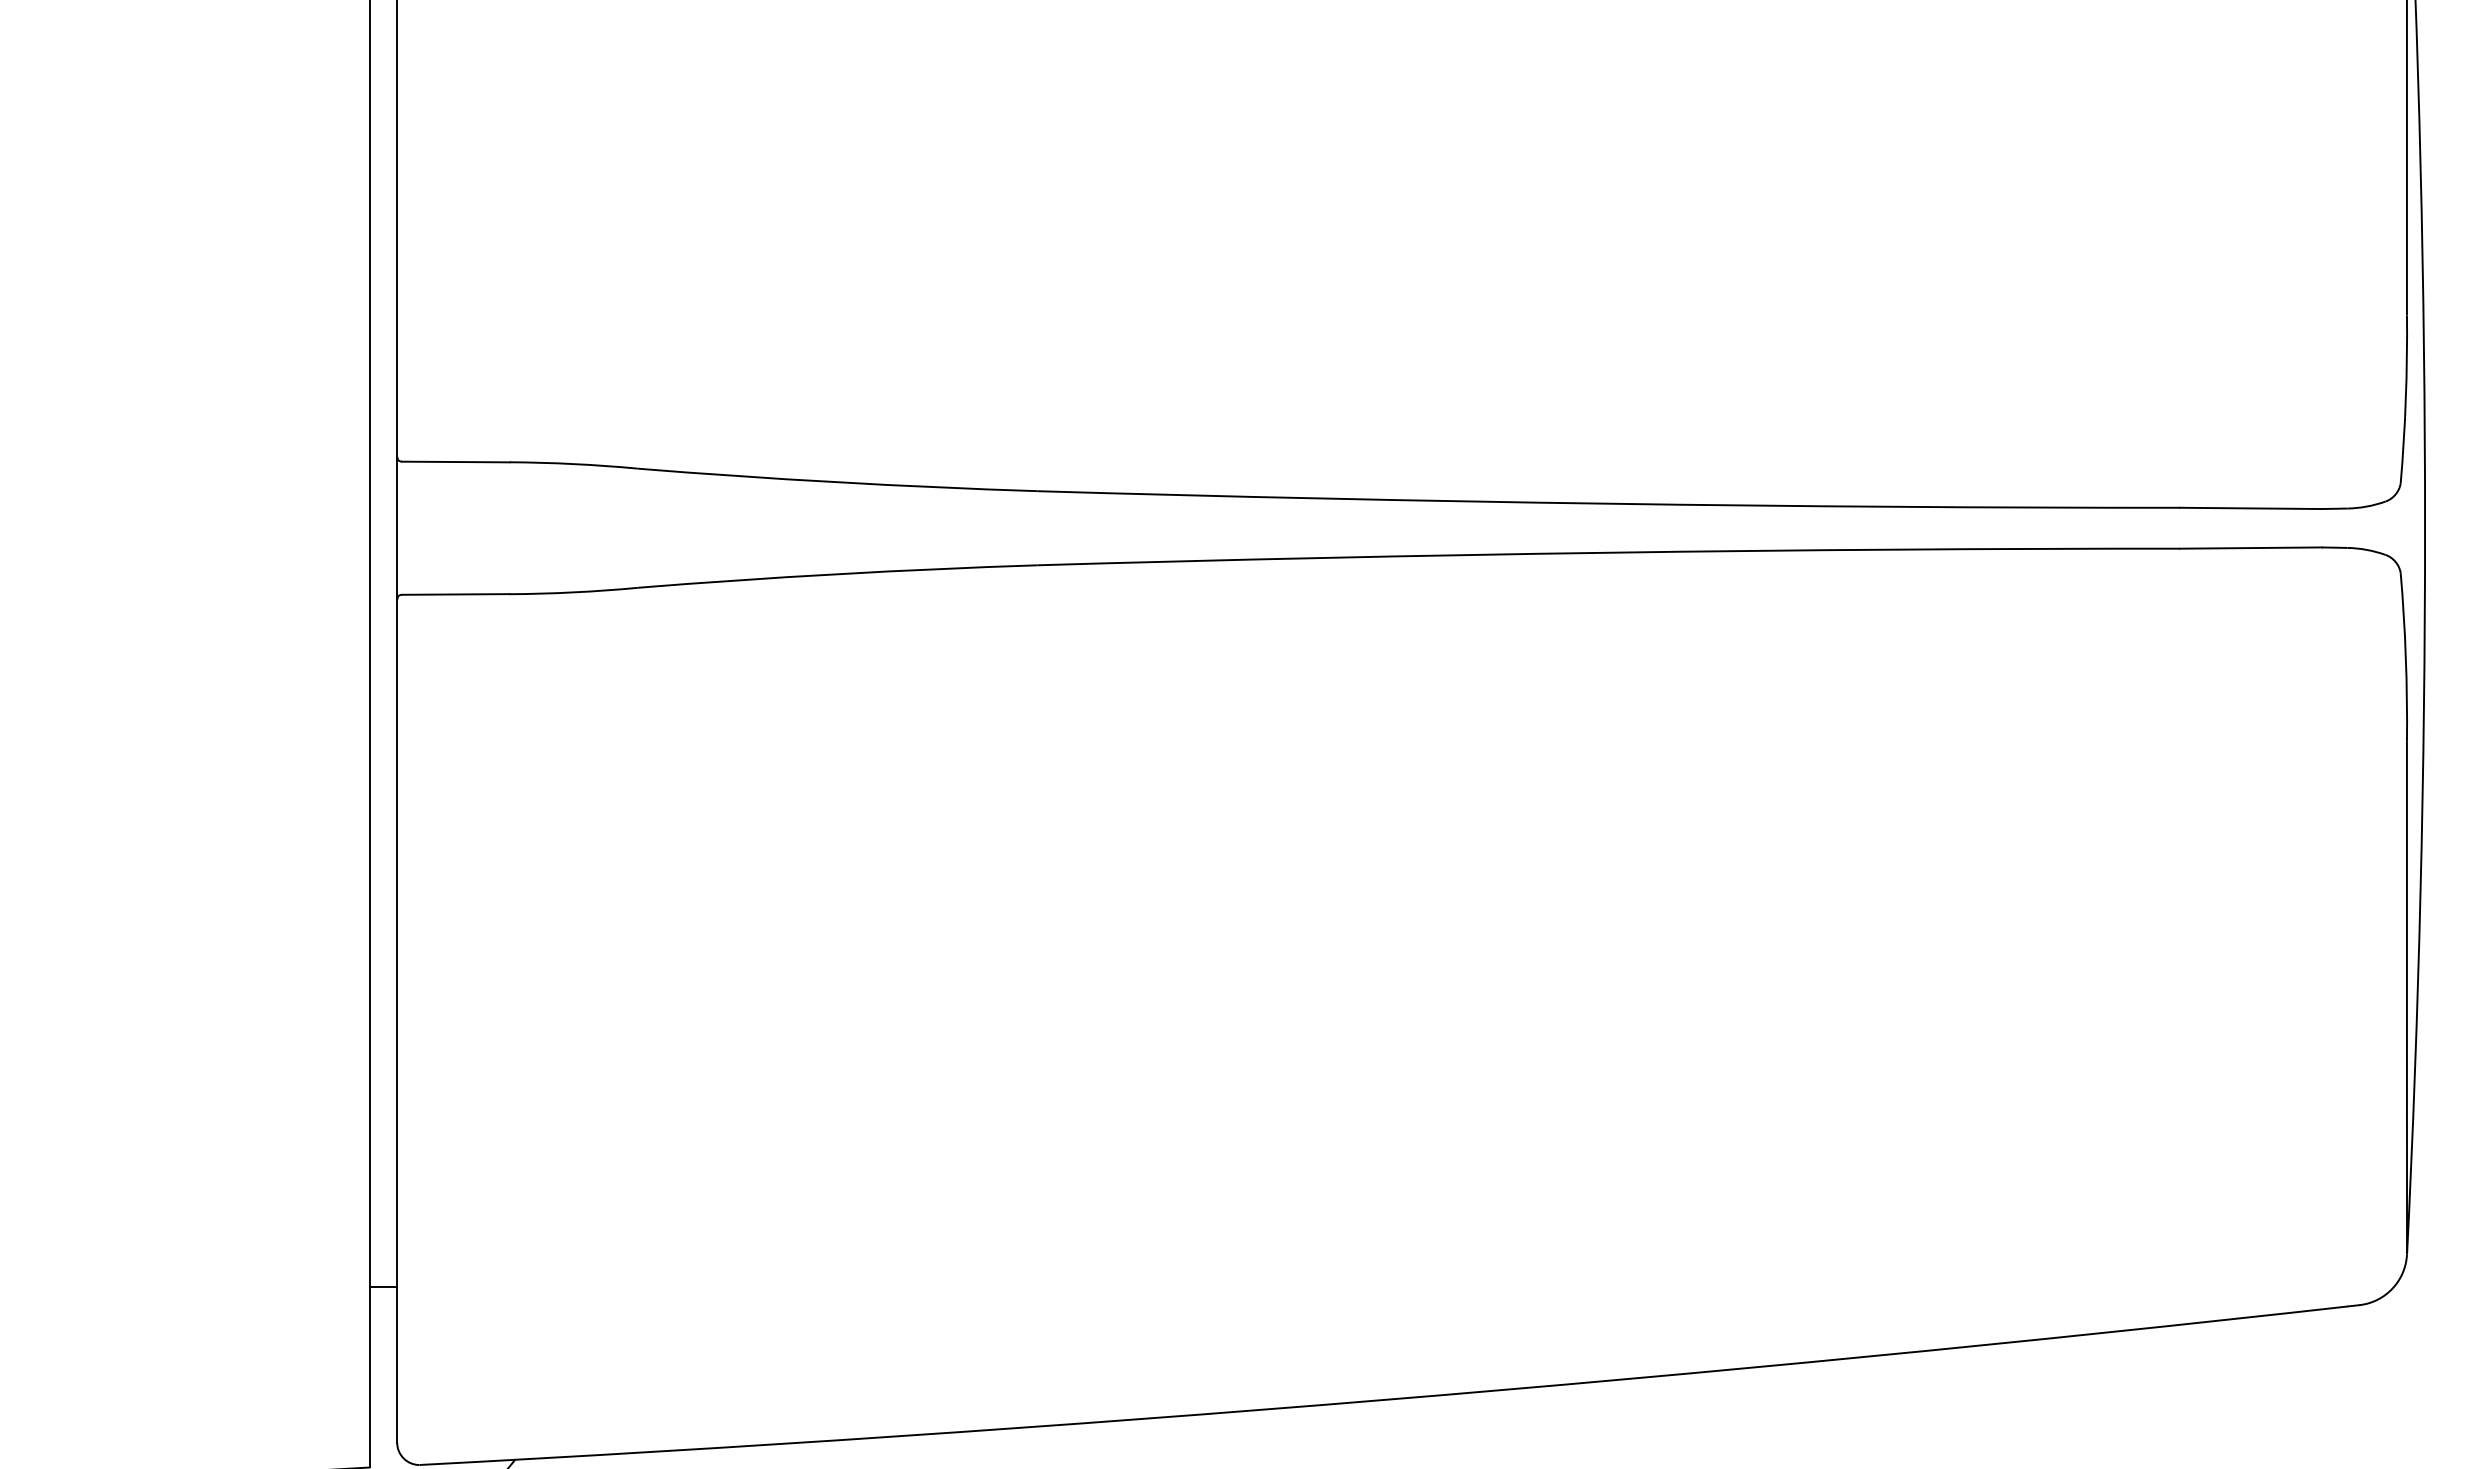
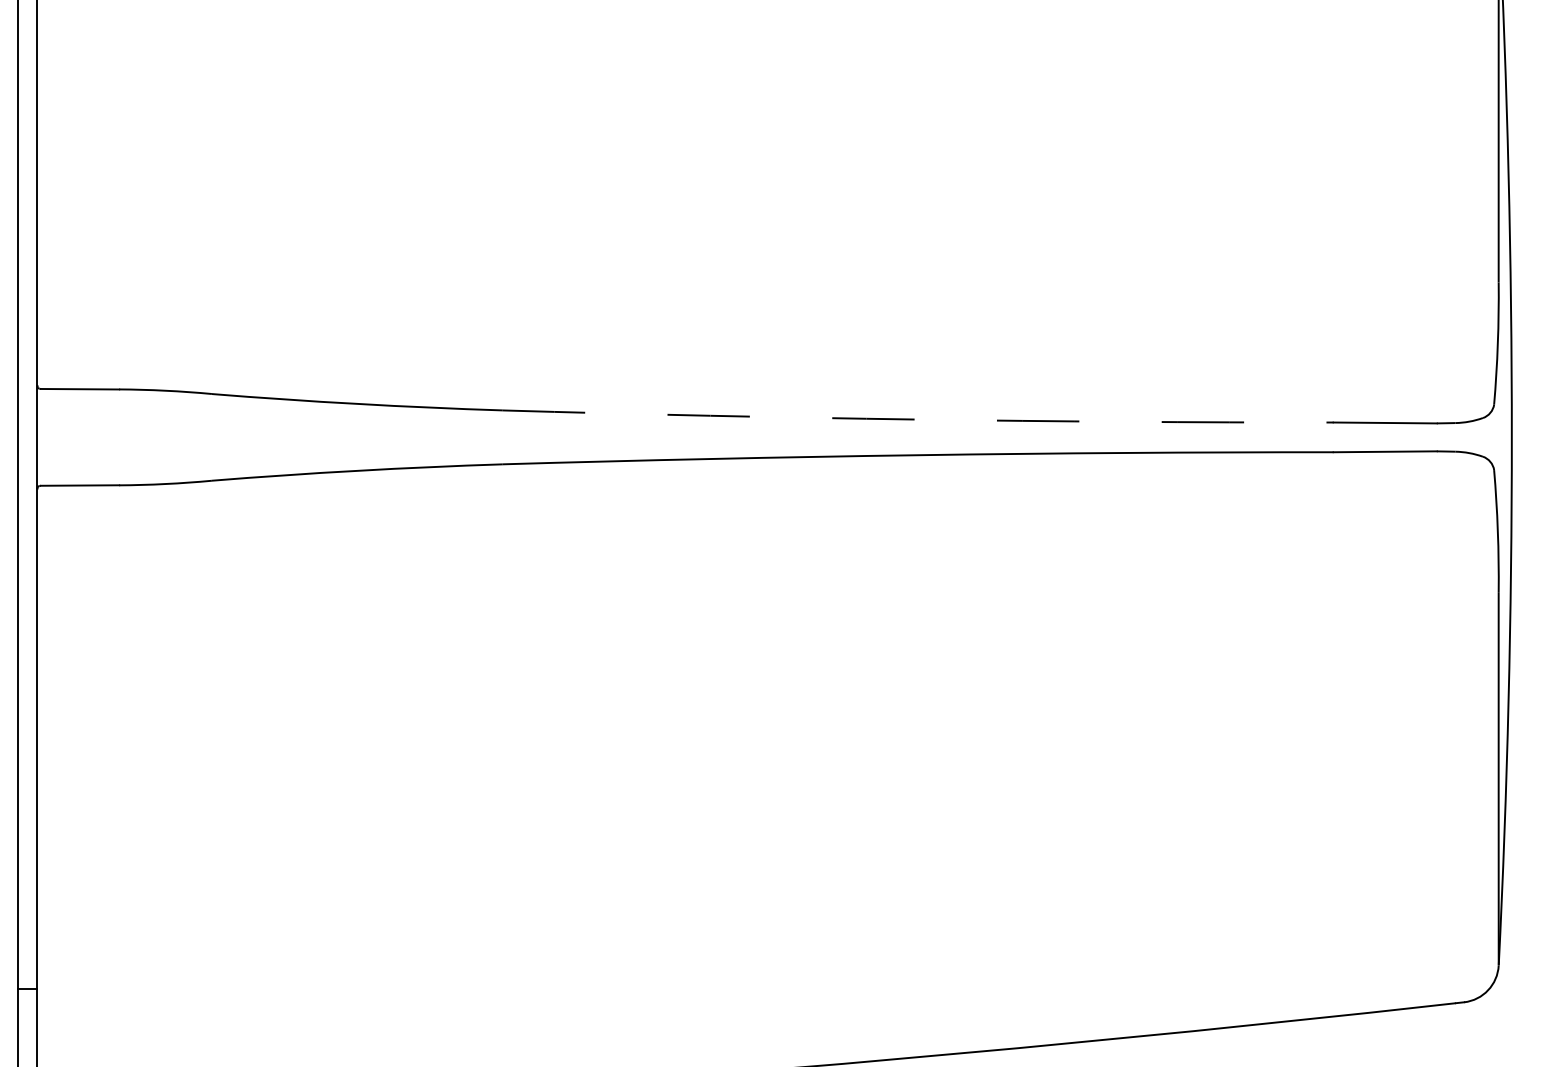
arc: (1608, 503) -> (918, 419), solid -> dashed

